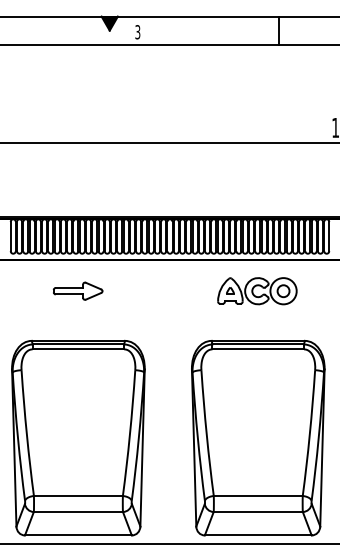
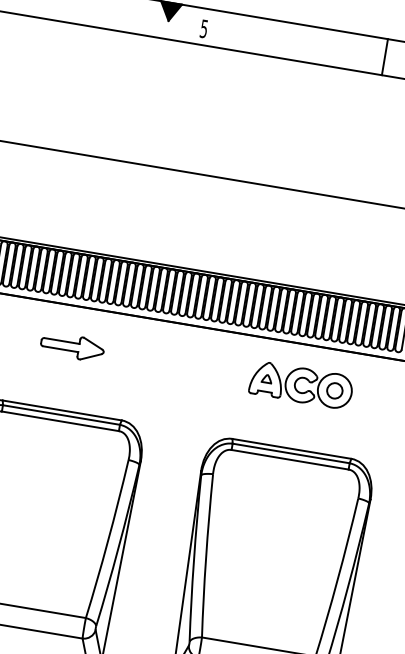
text: (137, 31) -> (203, 27), 3 -> 5

